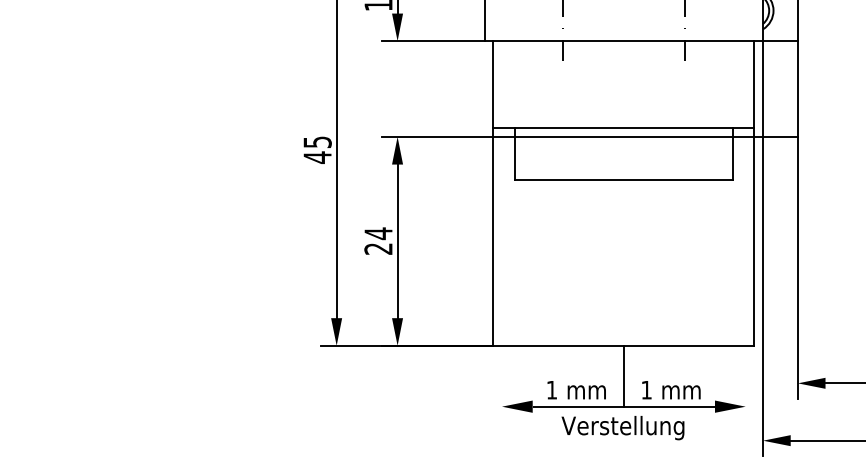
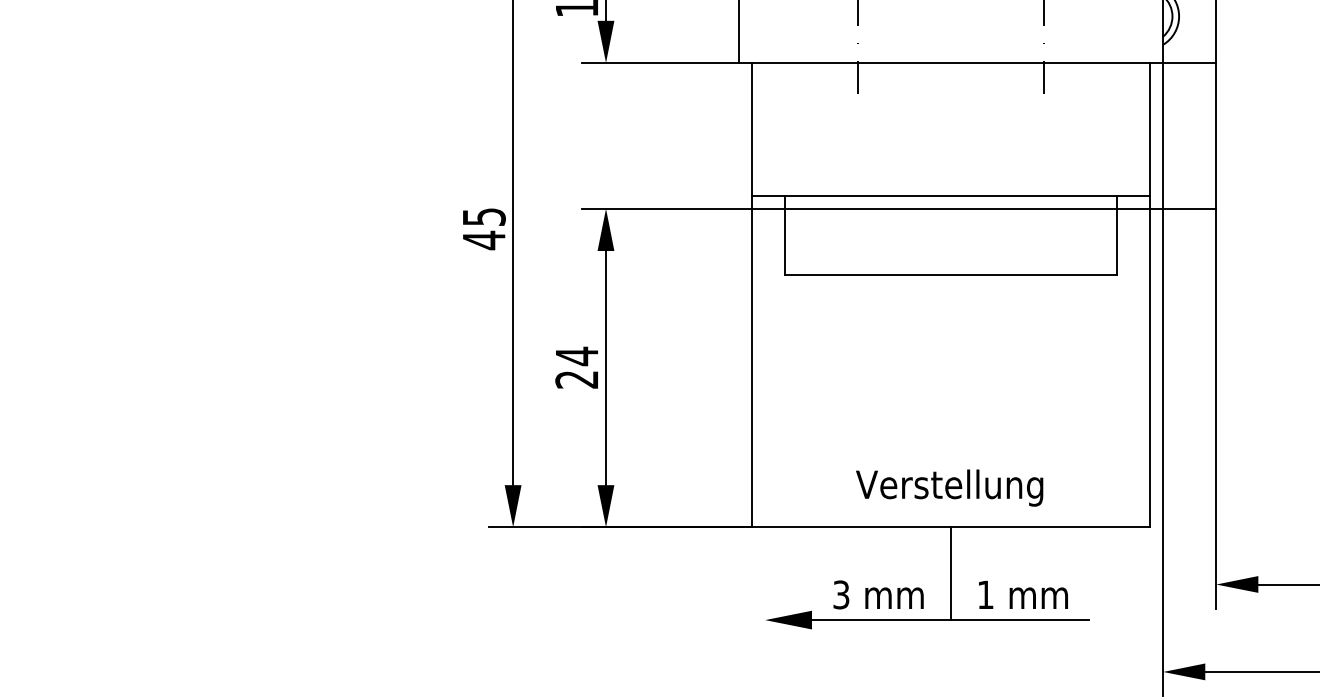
text: (551, 389) -> (840, 593), 1 -> 3
fill: (729, 406) -> (1111, 619), removed
text: (622, 428) -> (948, 488), moved

